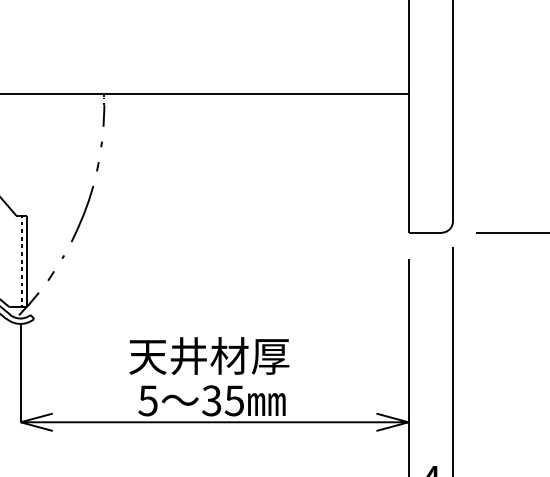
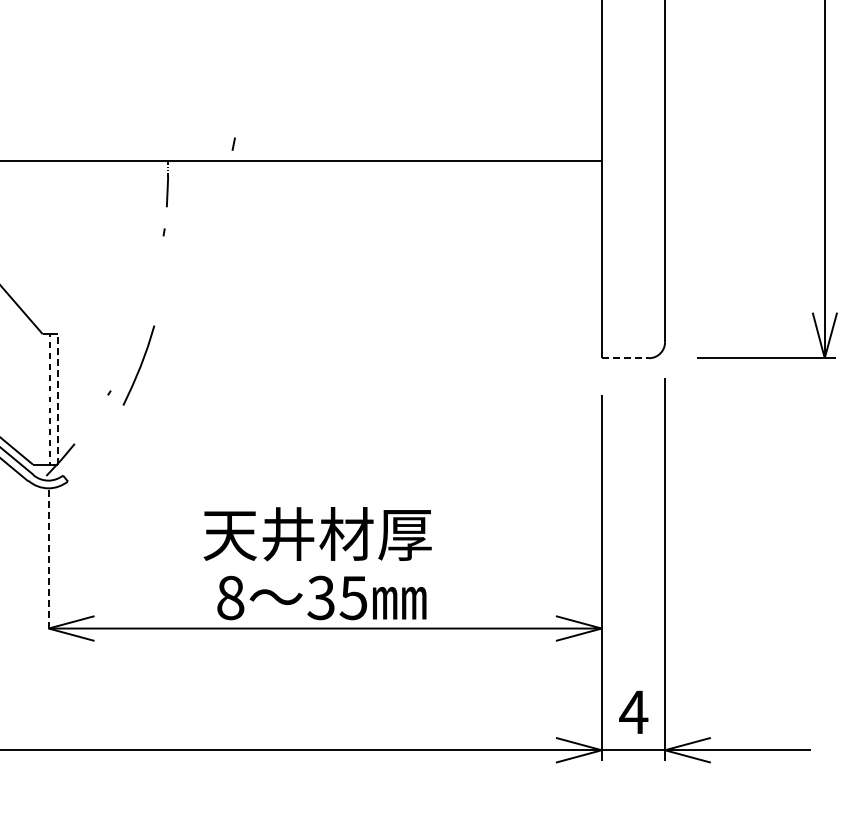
line: (97, 166) -> (233, 143), moved
line: (82, 214) -> (139, 366), moved
line: (425, 232) -> (625, 358), solid -> dashed
line: (27, 260) -> (58, 398), solid -> dashed
line: (50, 275) -> (91, 419), removed
line: (20, 371) -> (48, 556), solid -> dashed
text: (148, 400) -> (230, 597), 5 -> 8

